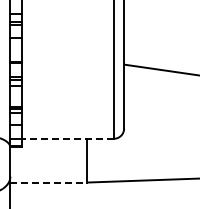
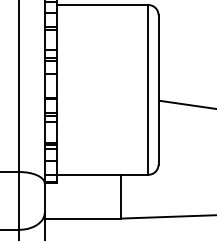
line: (68, 138) -> (102, 174), dashed -> solid
line: (49, 182) -> (83, 218), dashed -> solid

